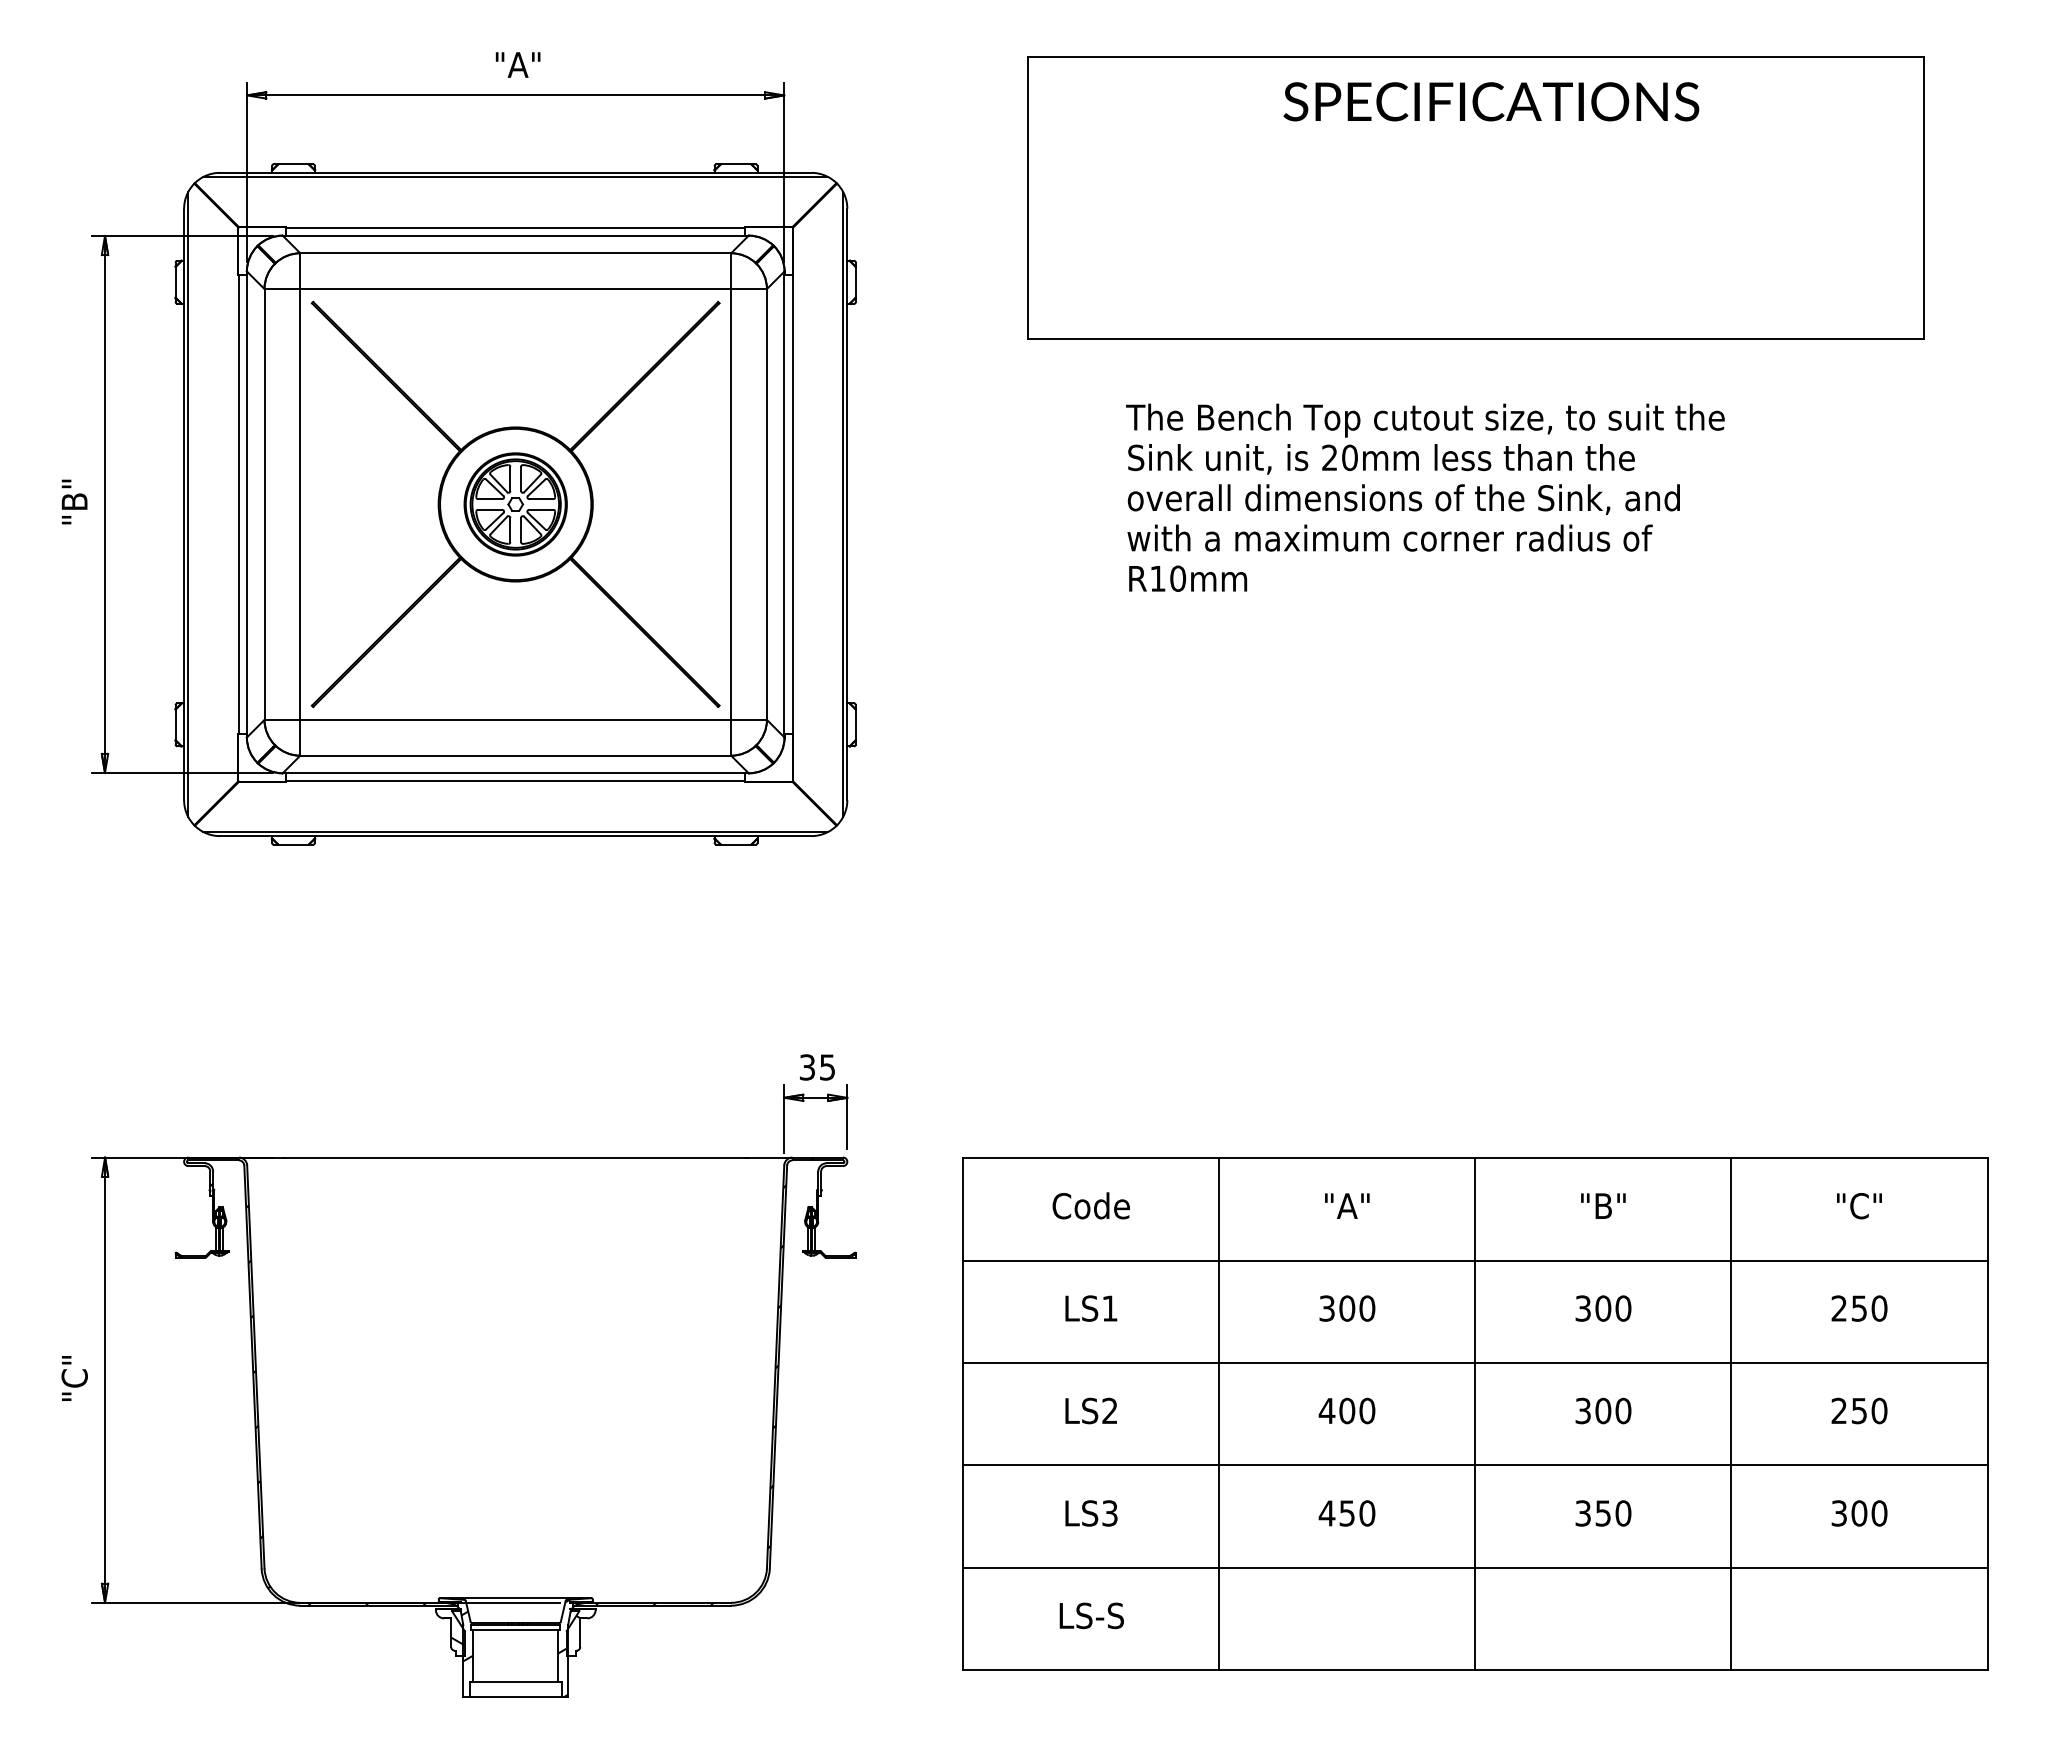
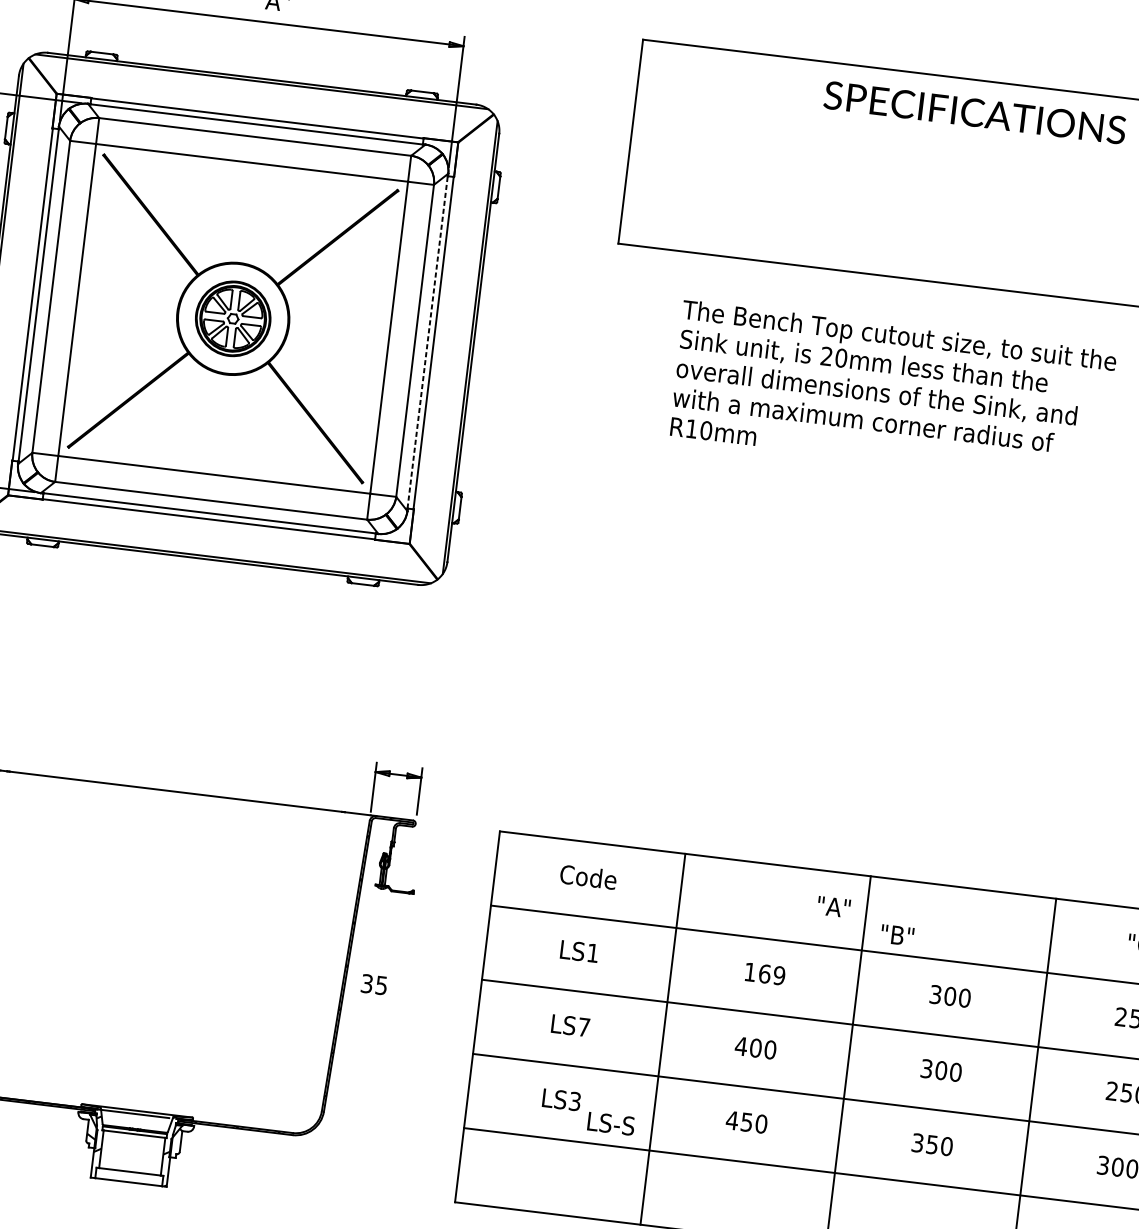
line: (784, 503) -> (427, 341), solid -> dashed
text: (817, 1067) -> (374, 984), moved
text: (1347, 1205) -> (834, 906), moved
text: (1603, 1205) -> (897, 934), moved
text: (1347, 1308) -> (765, 973), 300 -> 169
text: (1109, 1410) -> (583, 1026), LS2 -> LS7
text: (1091, 1615) -> (611, 1123), moved

